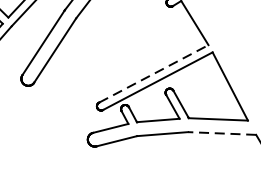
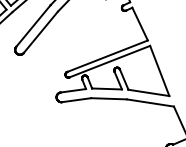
line: (155, 74) -> (108, 56), dashed -> solid
line: (222, 134) -> (150, 103), dashed -> solid

